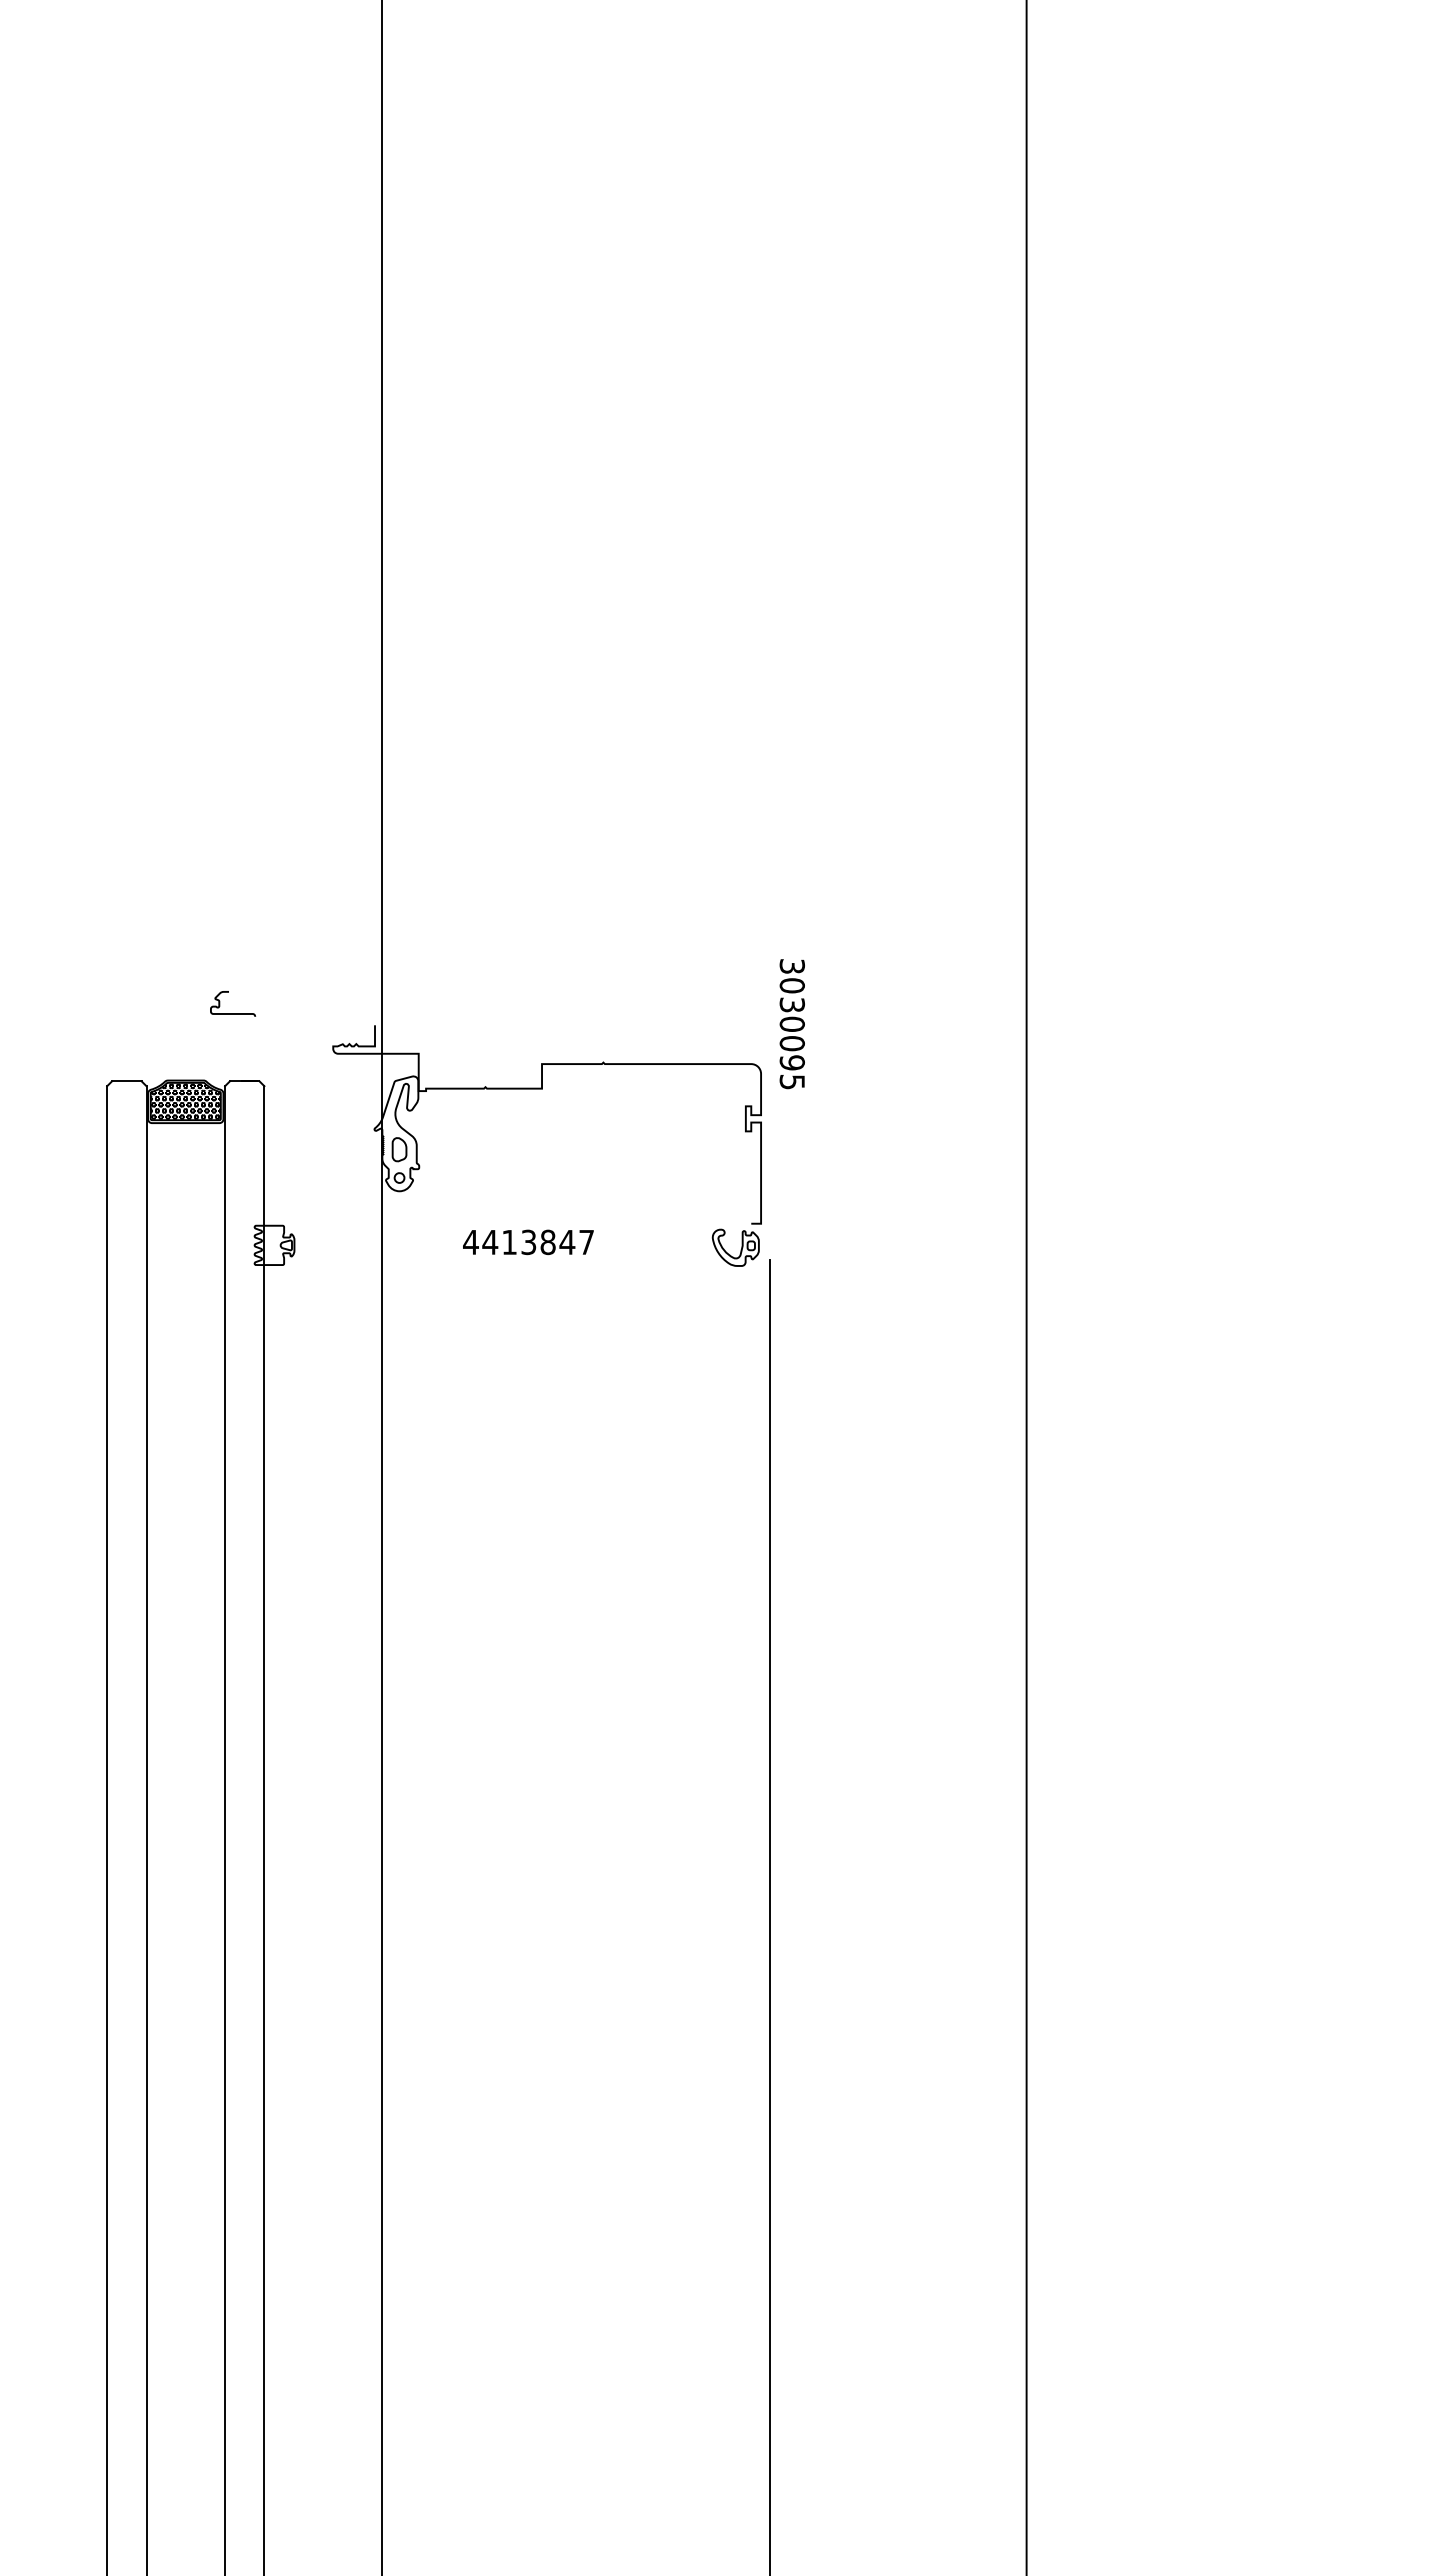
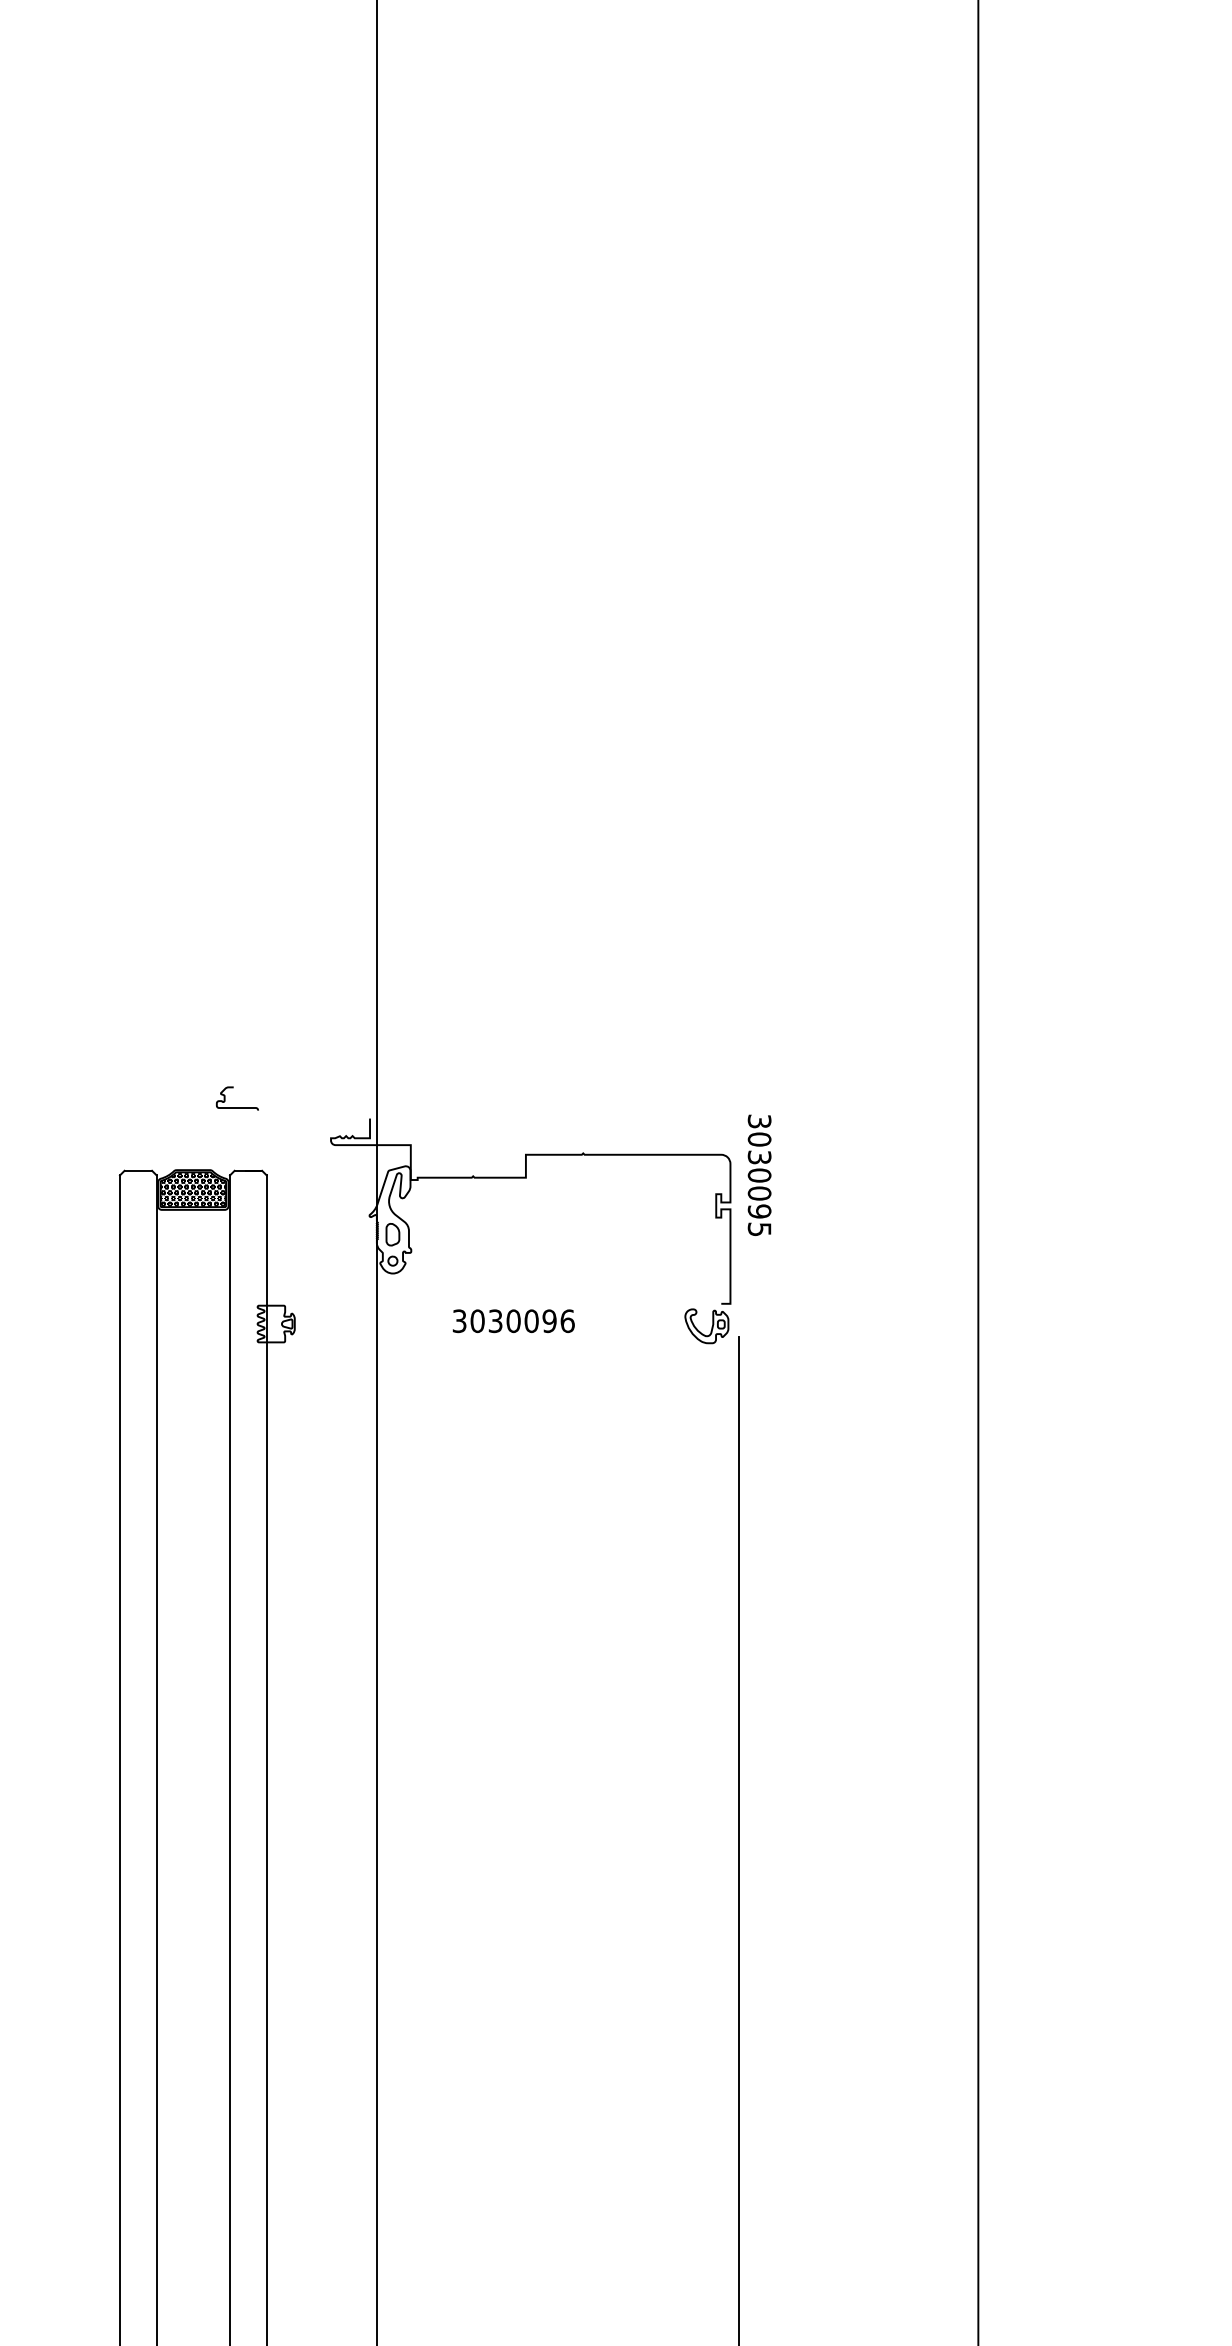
text: (791, 1024) -> (758, 1175), moved
text: (528, 1242) -> (513, 1321), 4413847 -> 3030096

